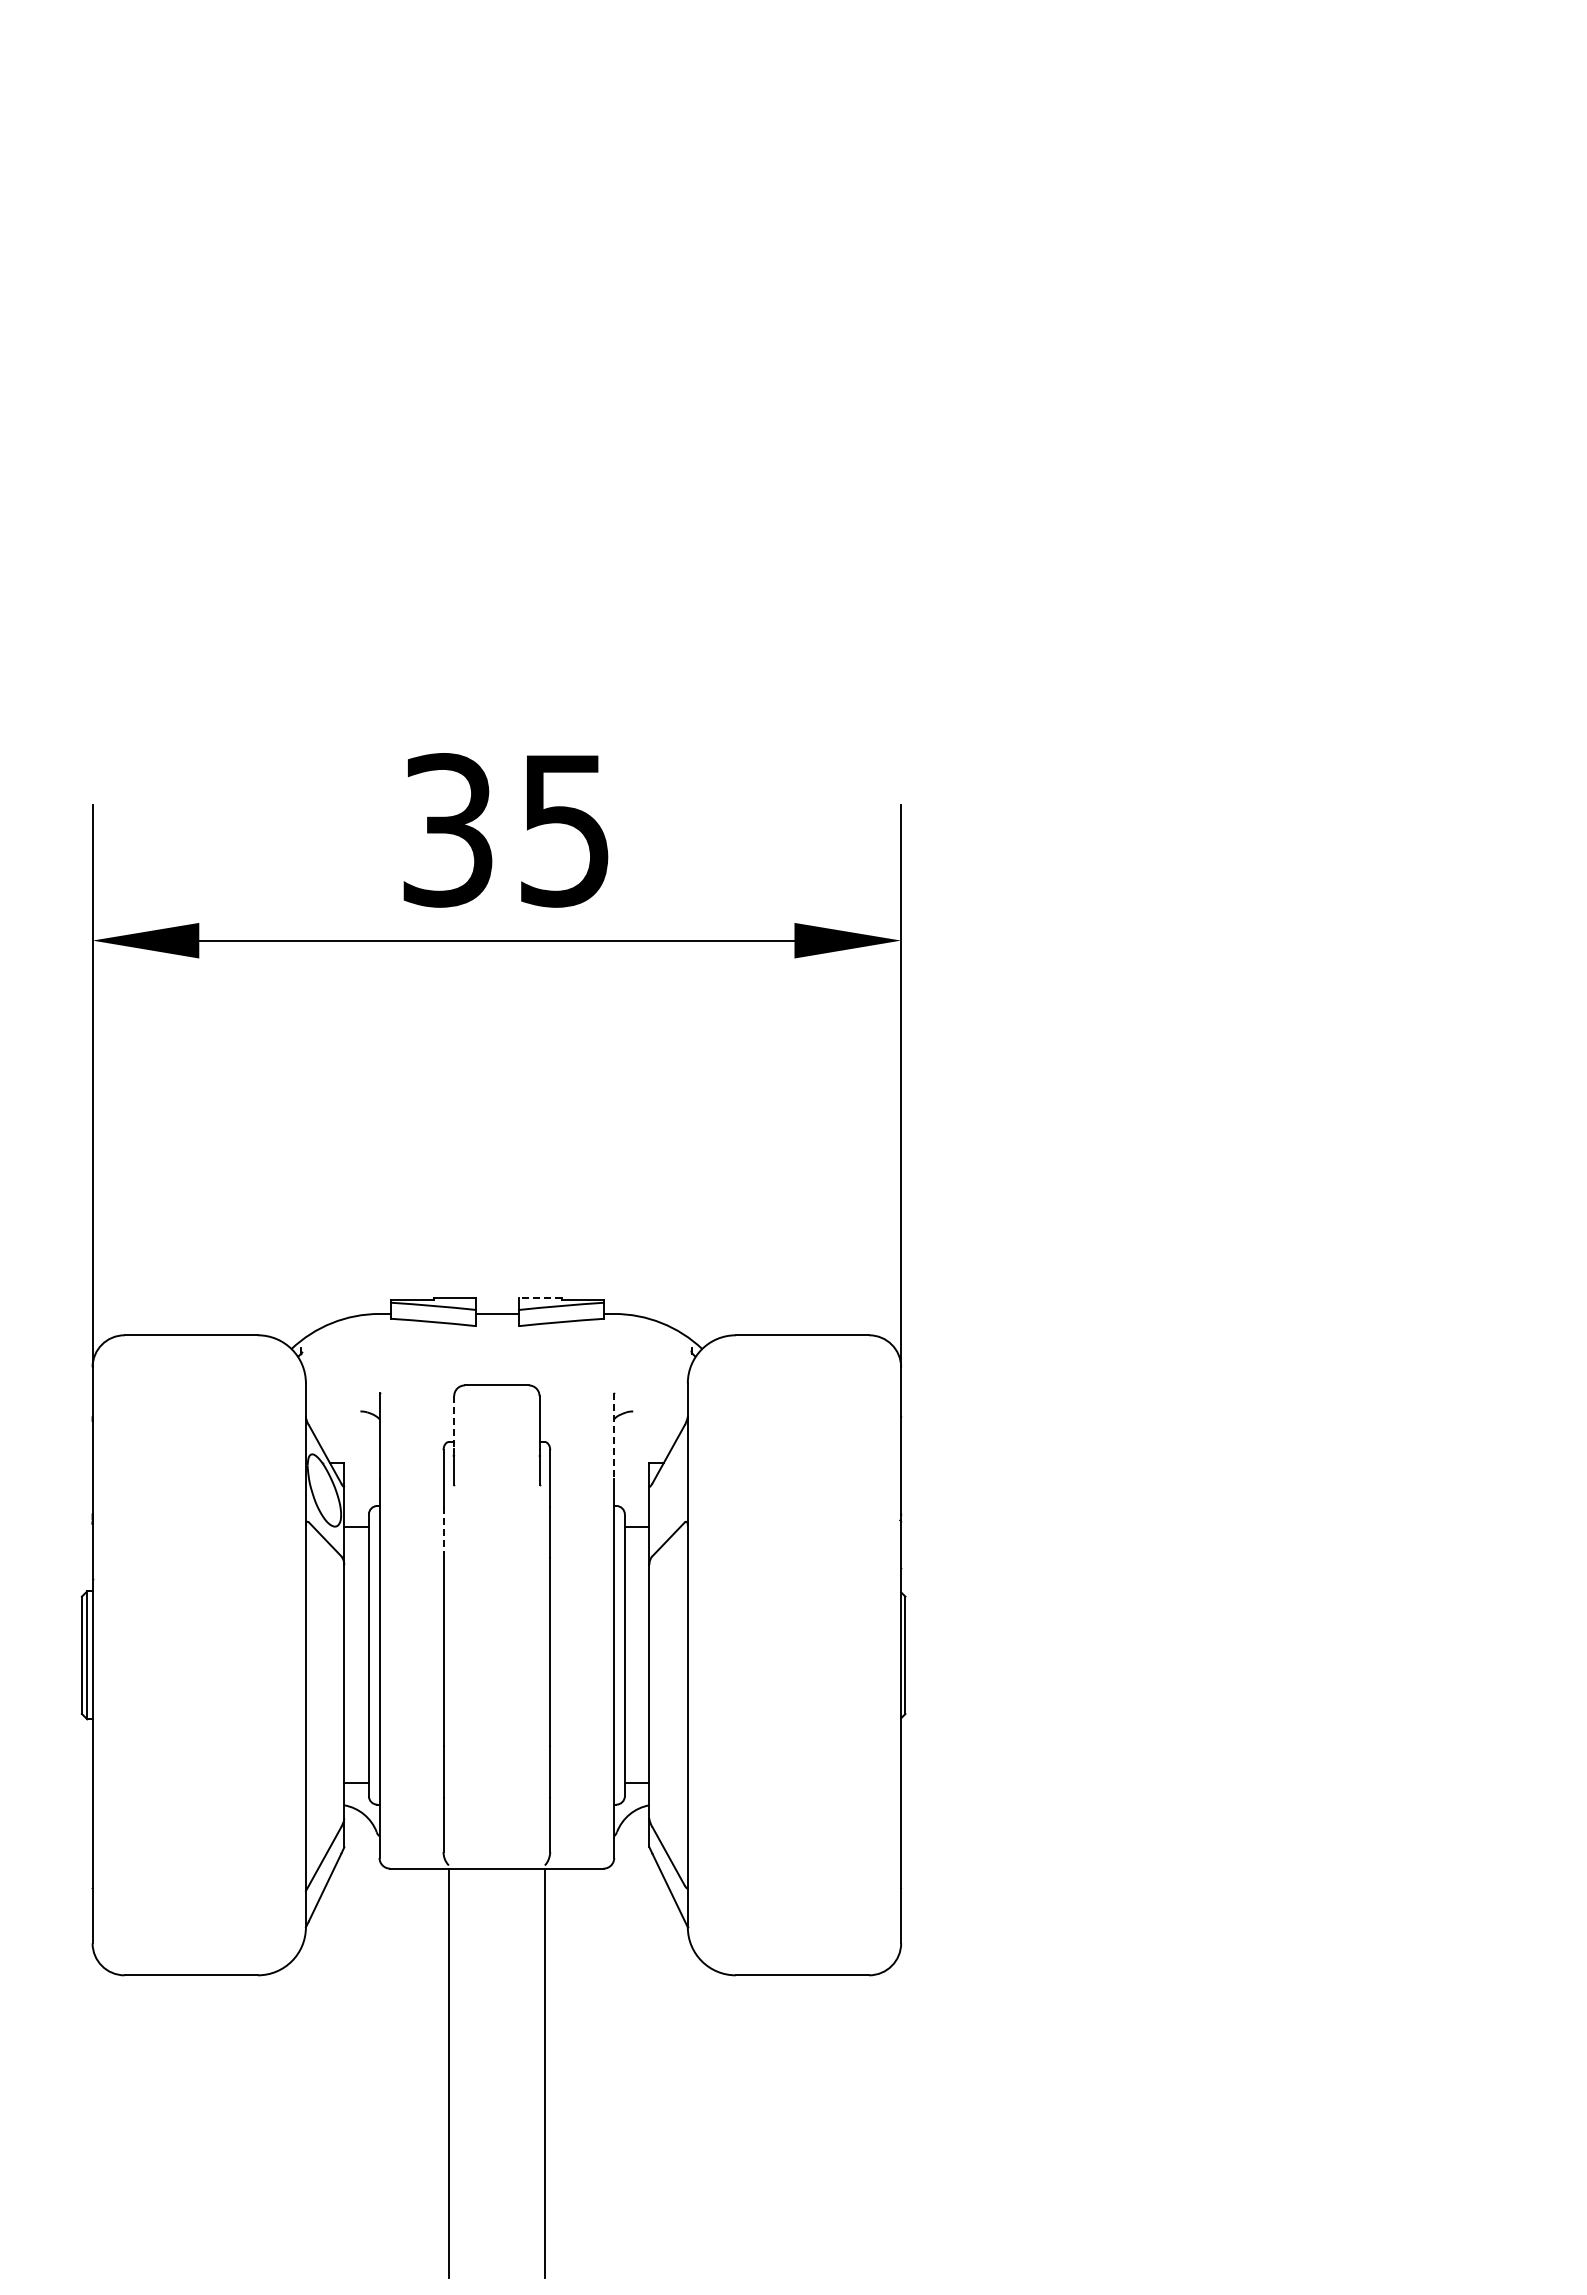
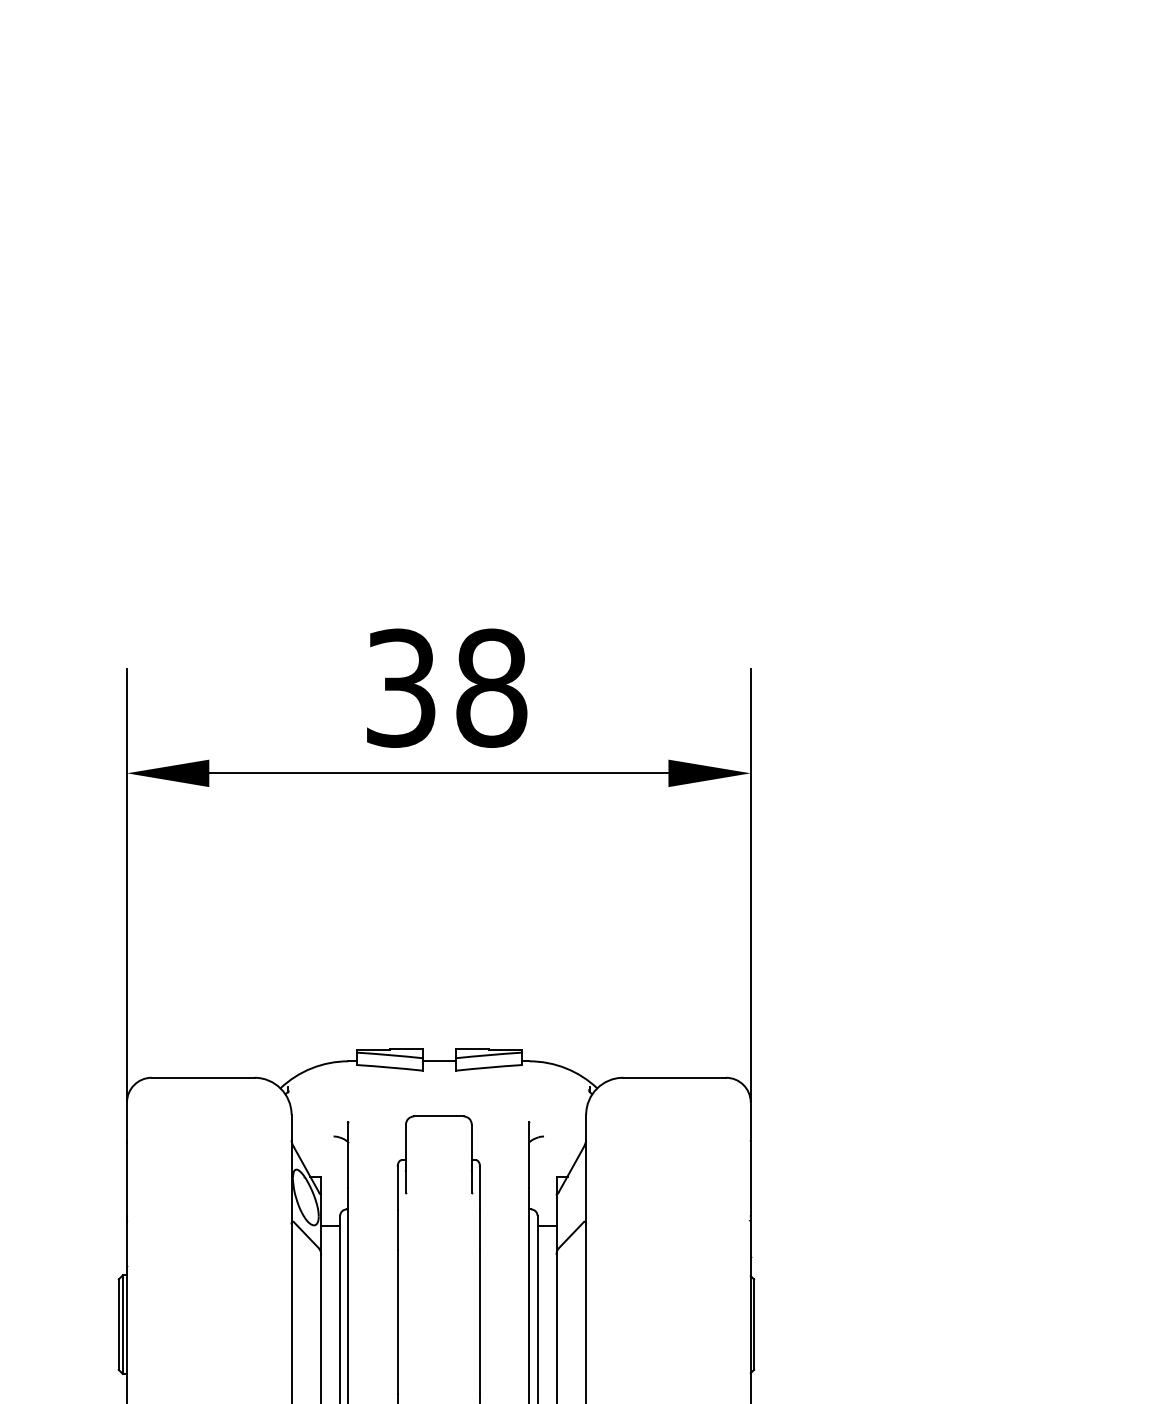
text: (565, 830) -> (491, 688), 35 -> 38
line: (539, 1297) -> (471, 1048), dashed -> solid
line: (454, 1422) -> (406, 1145), dashed -> solid
line: (614, 1435) -> (529, 1155), dashed -> solid
line: (443, 1532) -> (397, 1229), dashed -> solid

